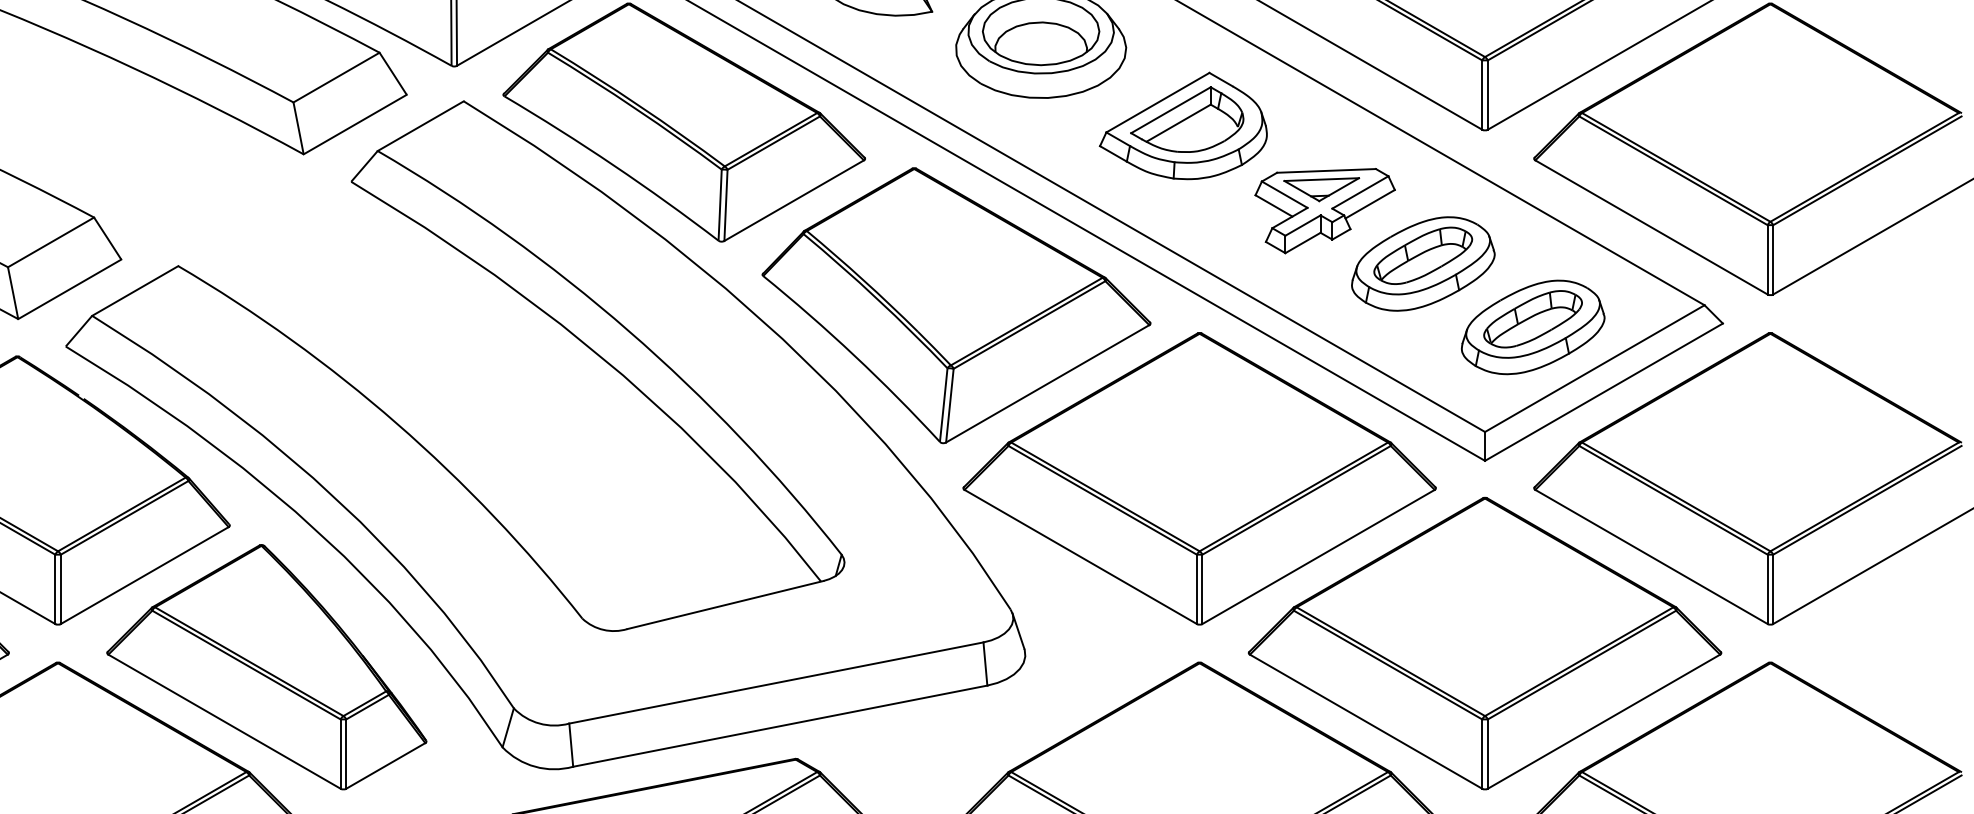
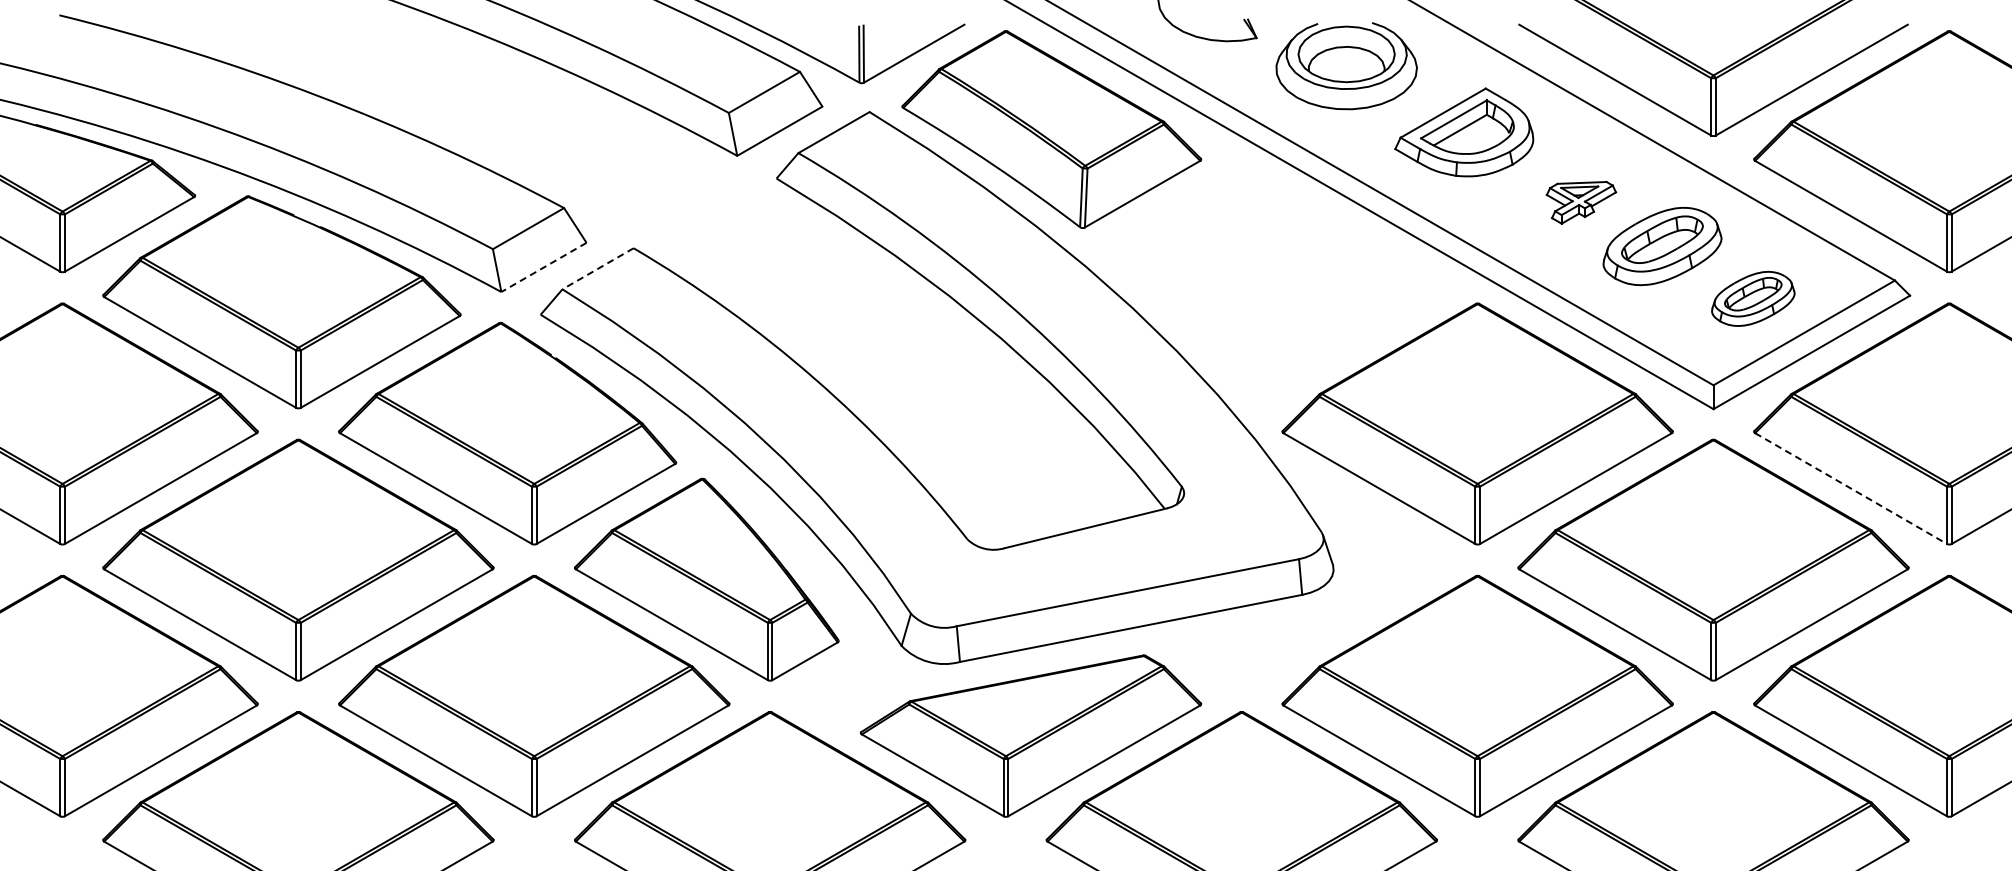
part: (1325, 210) -> (1581, 202), size x0.6
line: (69, 289) -> (543, 267), solid -> dashed
line: (134, 291) -> (597, 269), solid -> dashed
part: (956, 305) -> (1276, 280), removed
part: (1533, 326) -> (1753, 298), size x0.7
line: (1652, 556) -> (1851, 488), solid -> dashed

